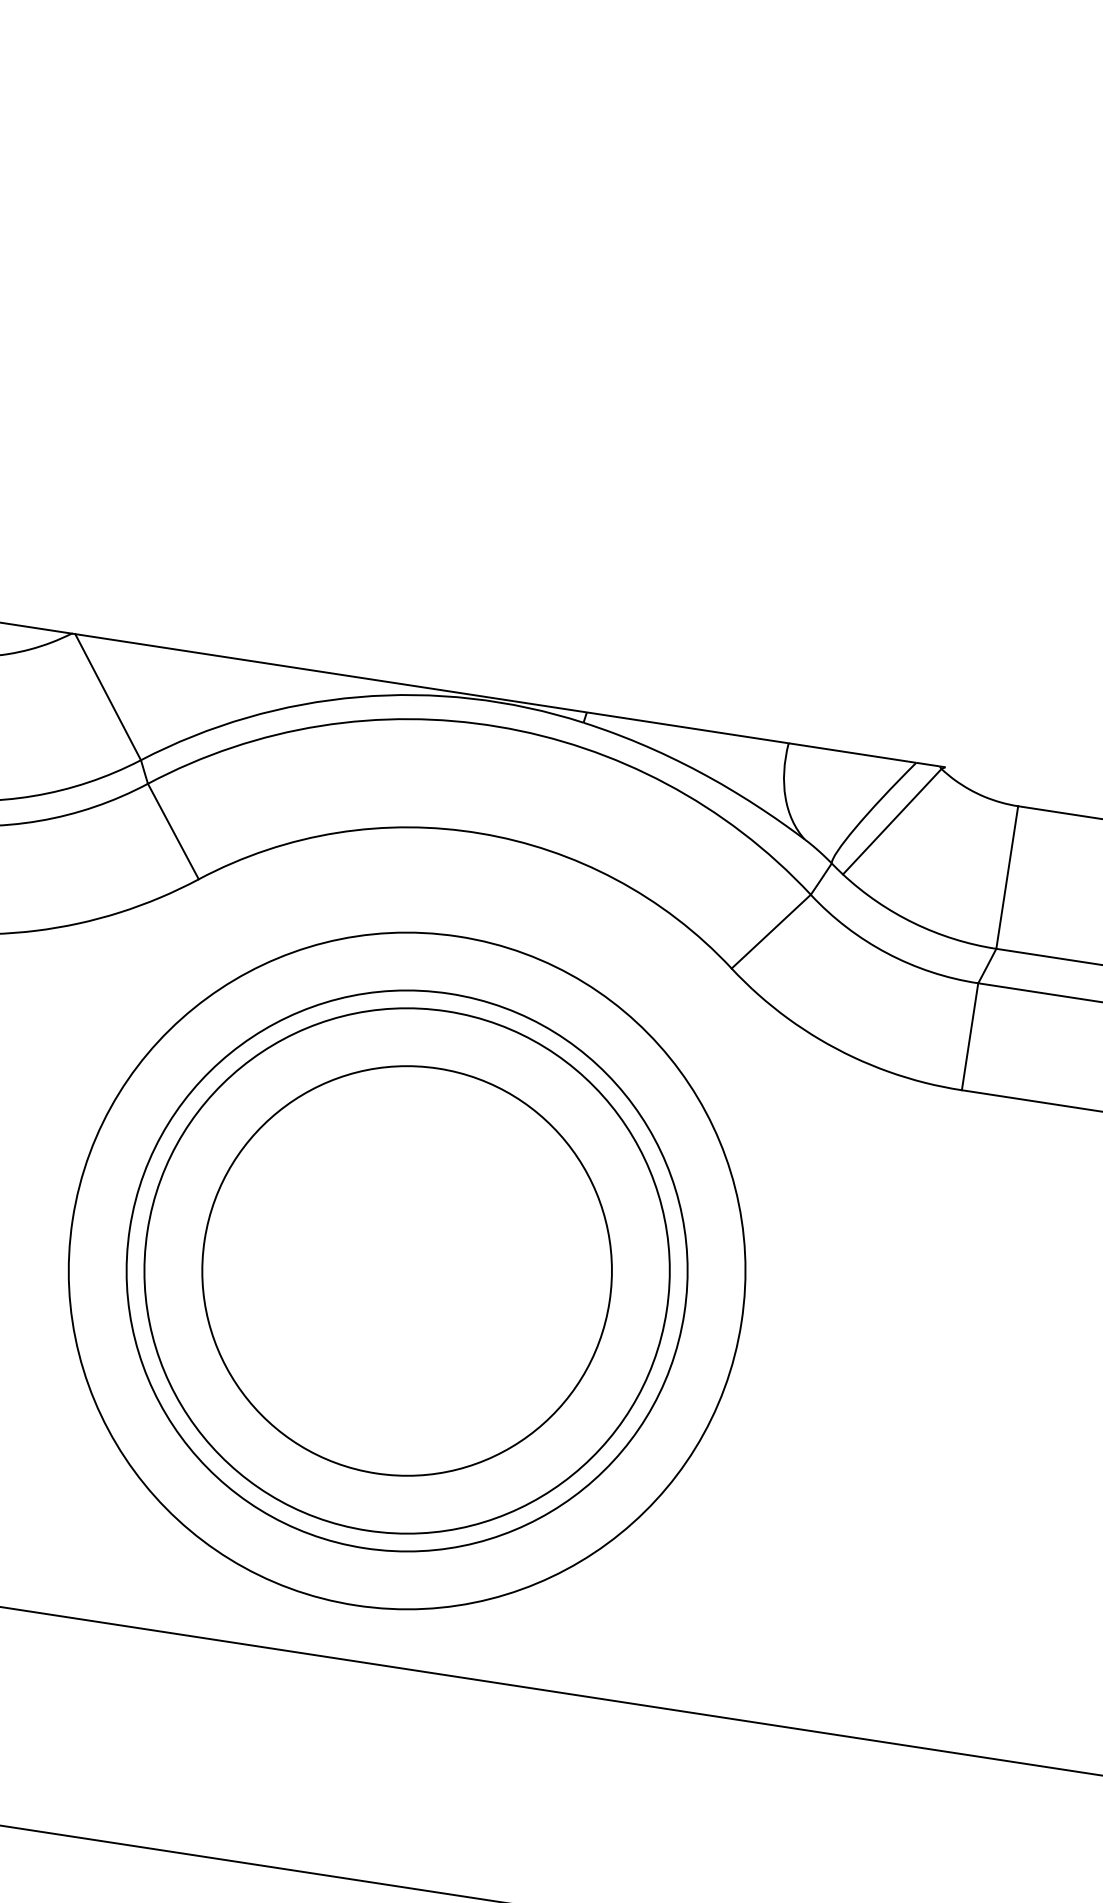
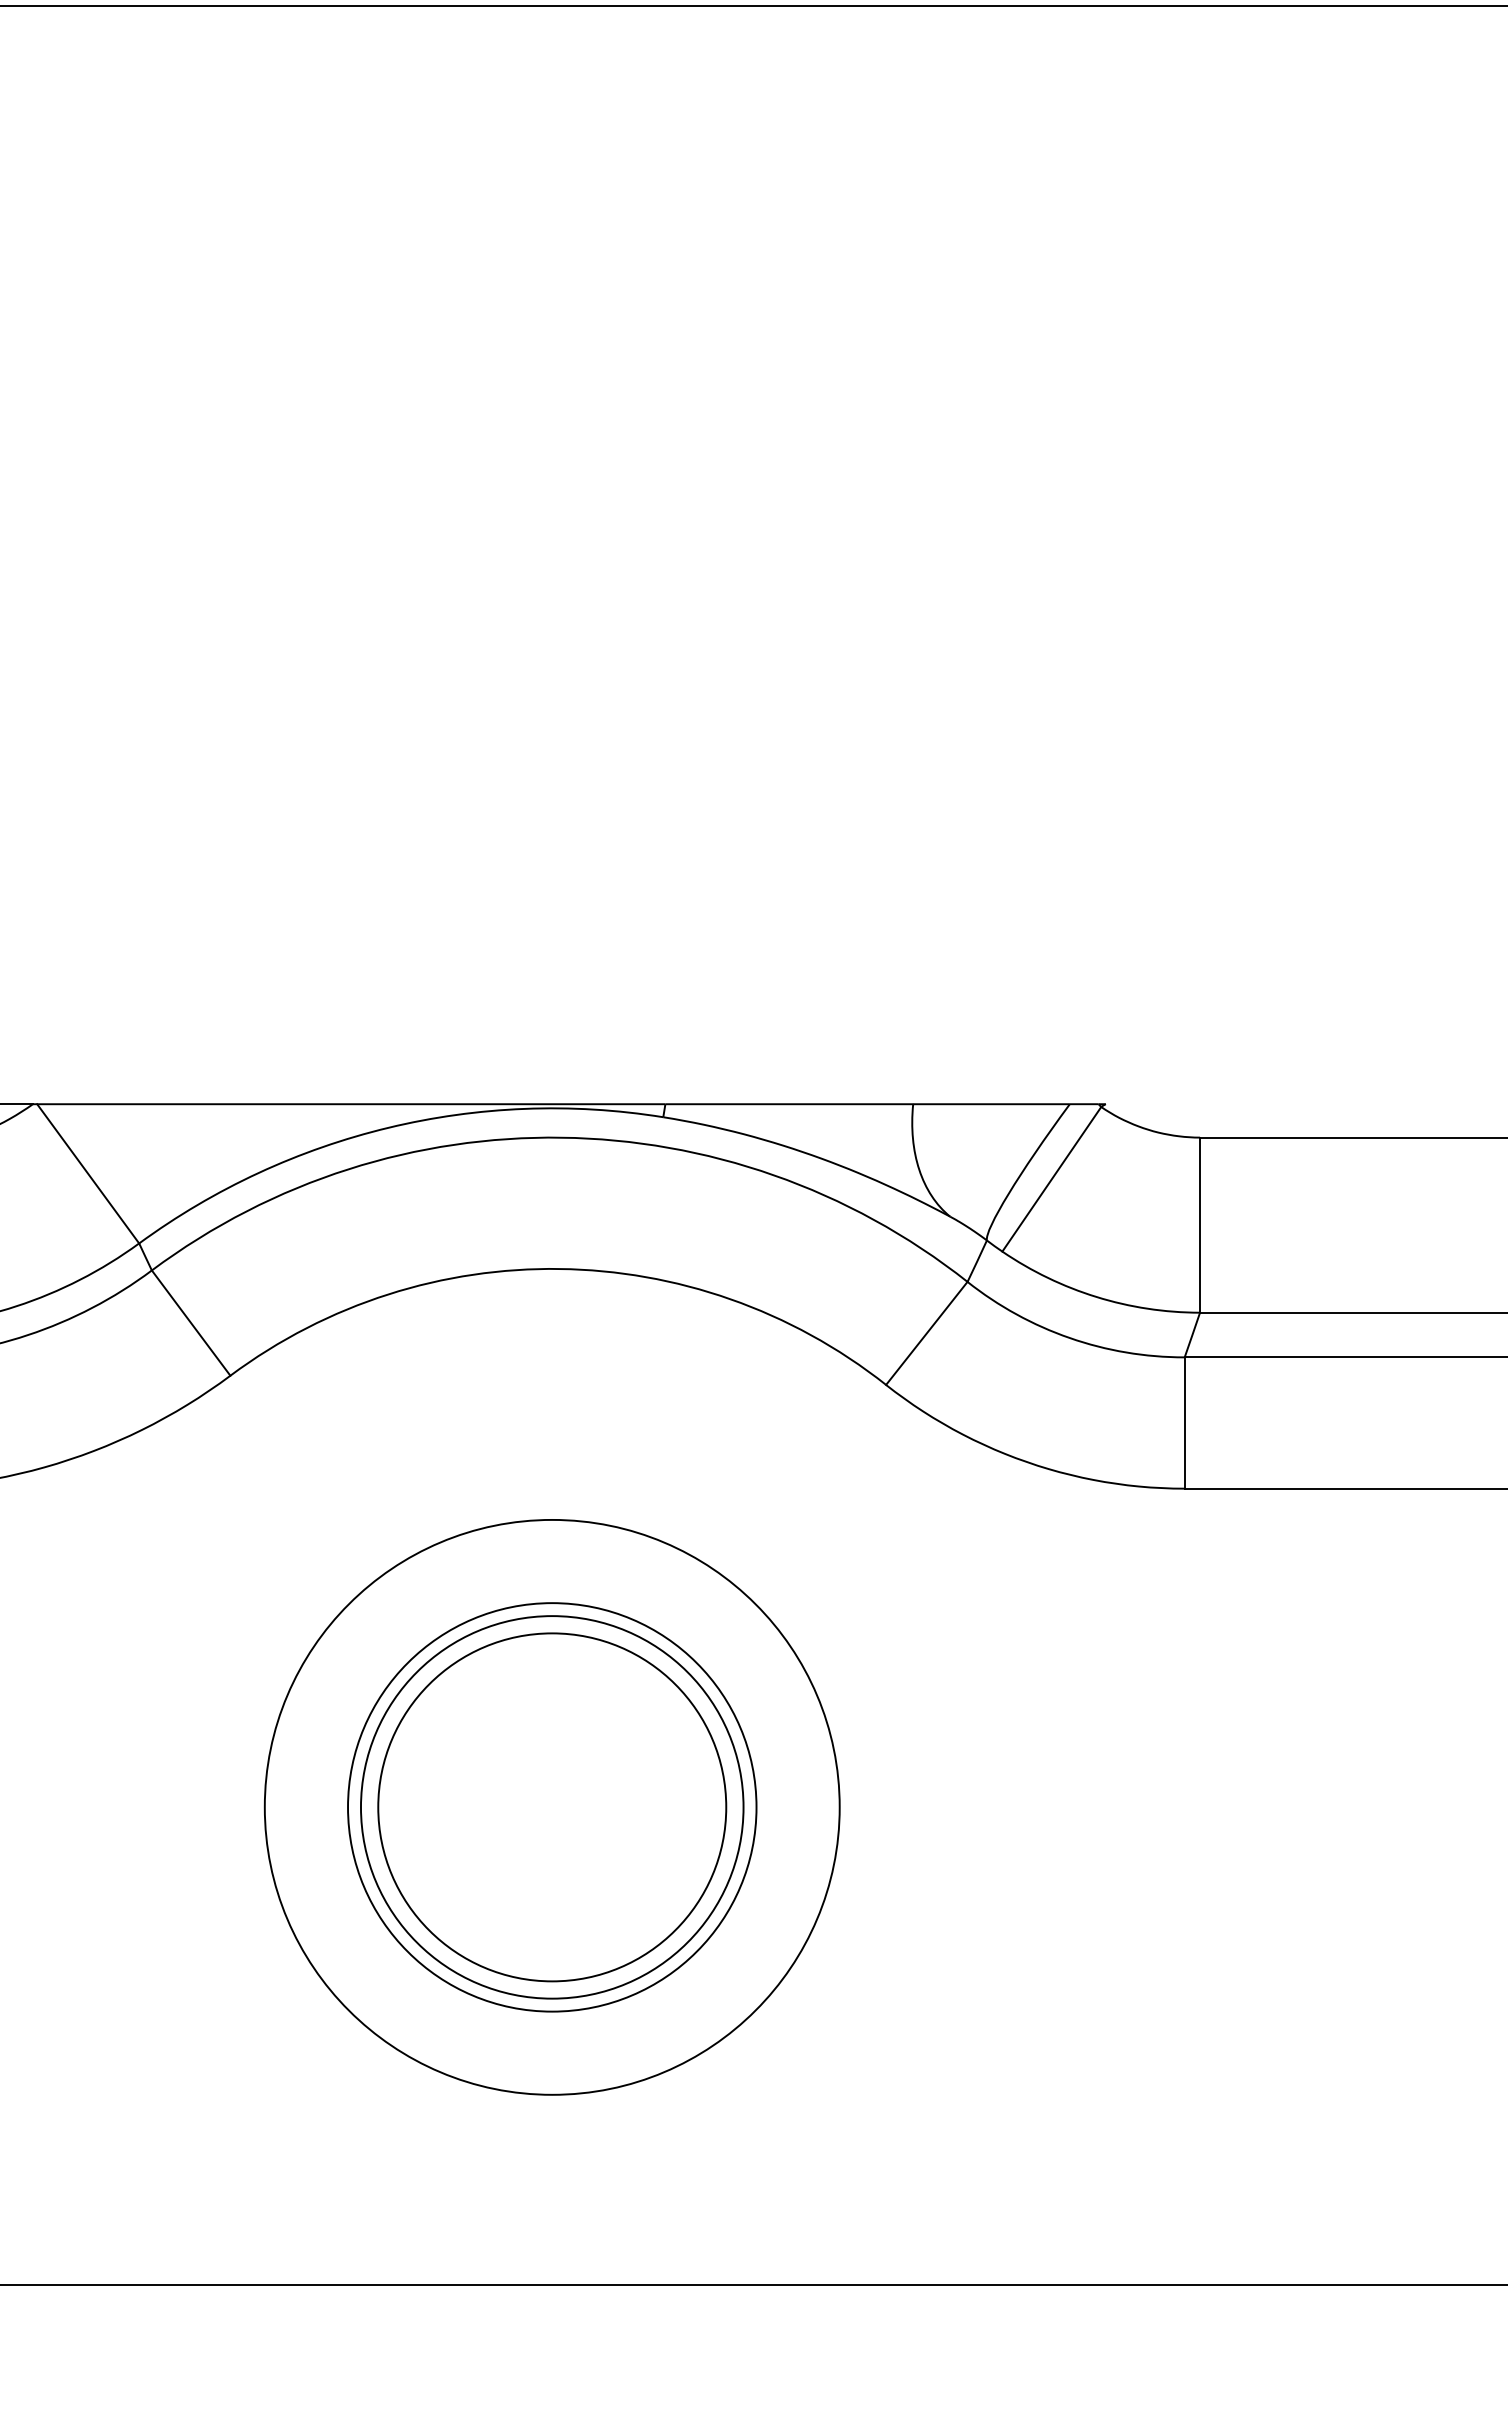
circle: (406, 1270) -> (551, 1806), size x0.6
circle: (406, 1270) -> (551, 1806), size x0.7
circle: (406, 1270) -> (551, 1807), size x0.7
circle: (407, 1271) -> (552, 1807), size x0.6

